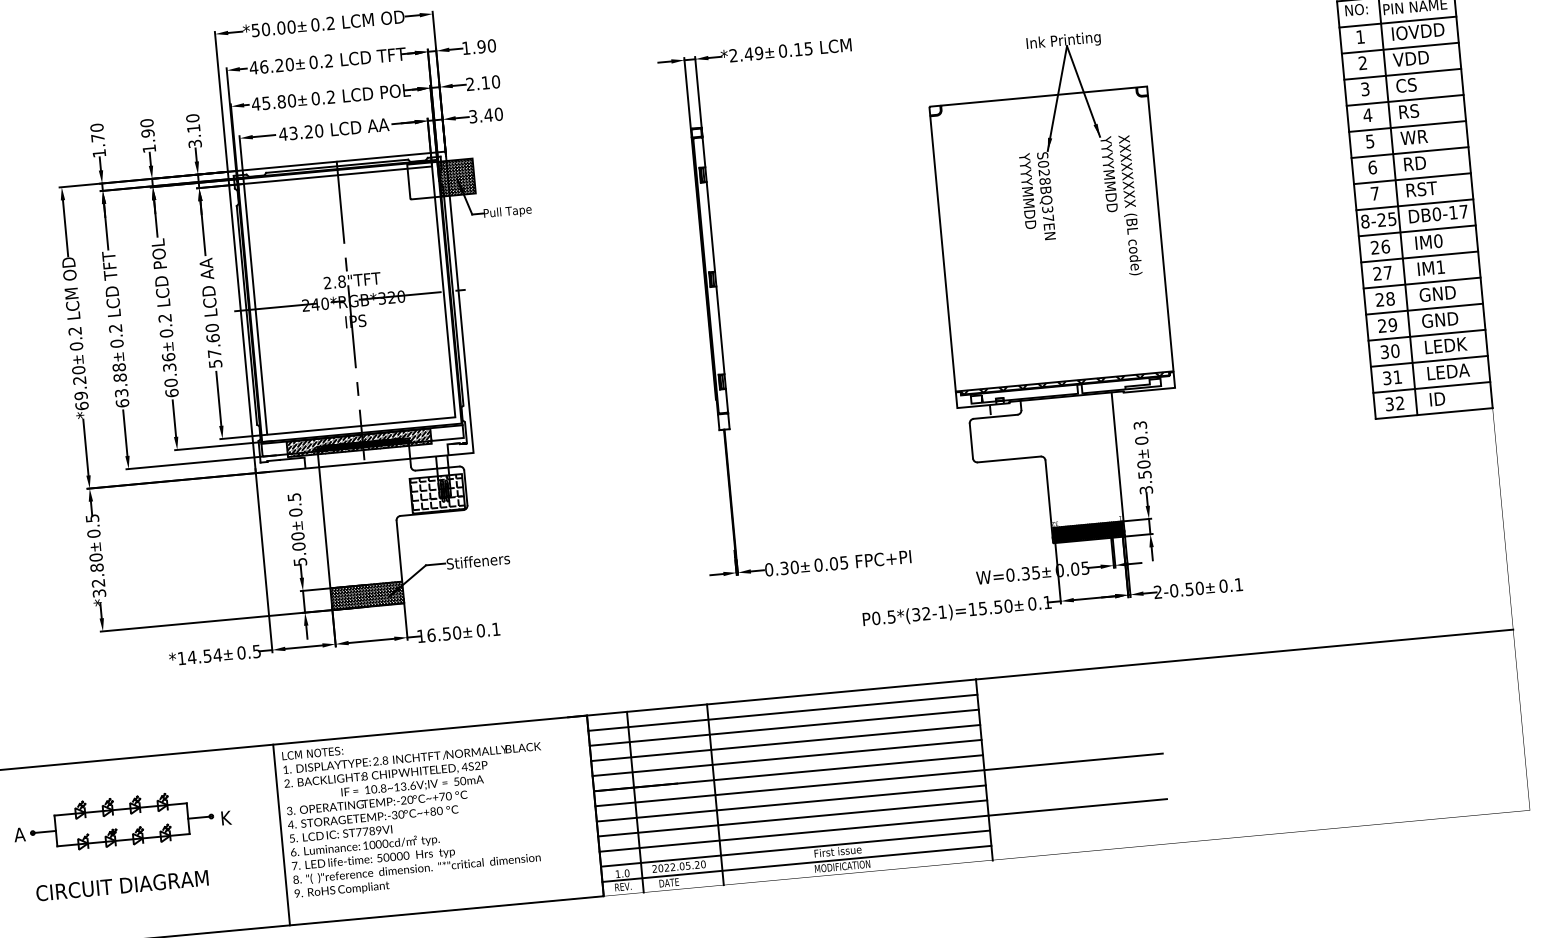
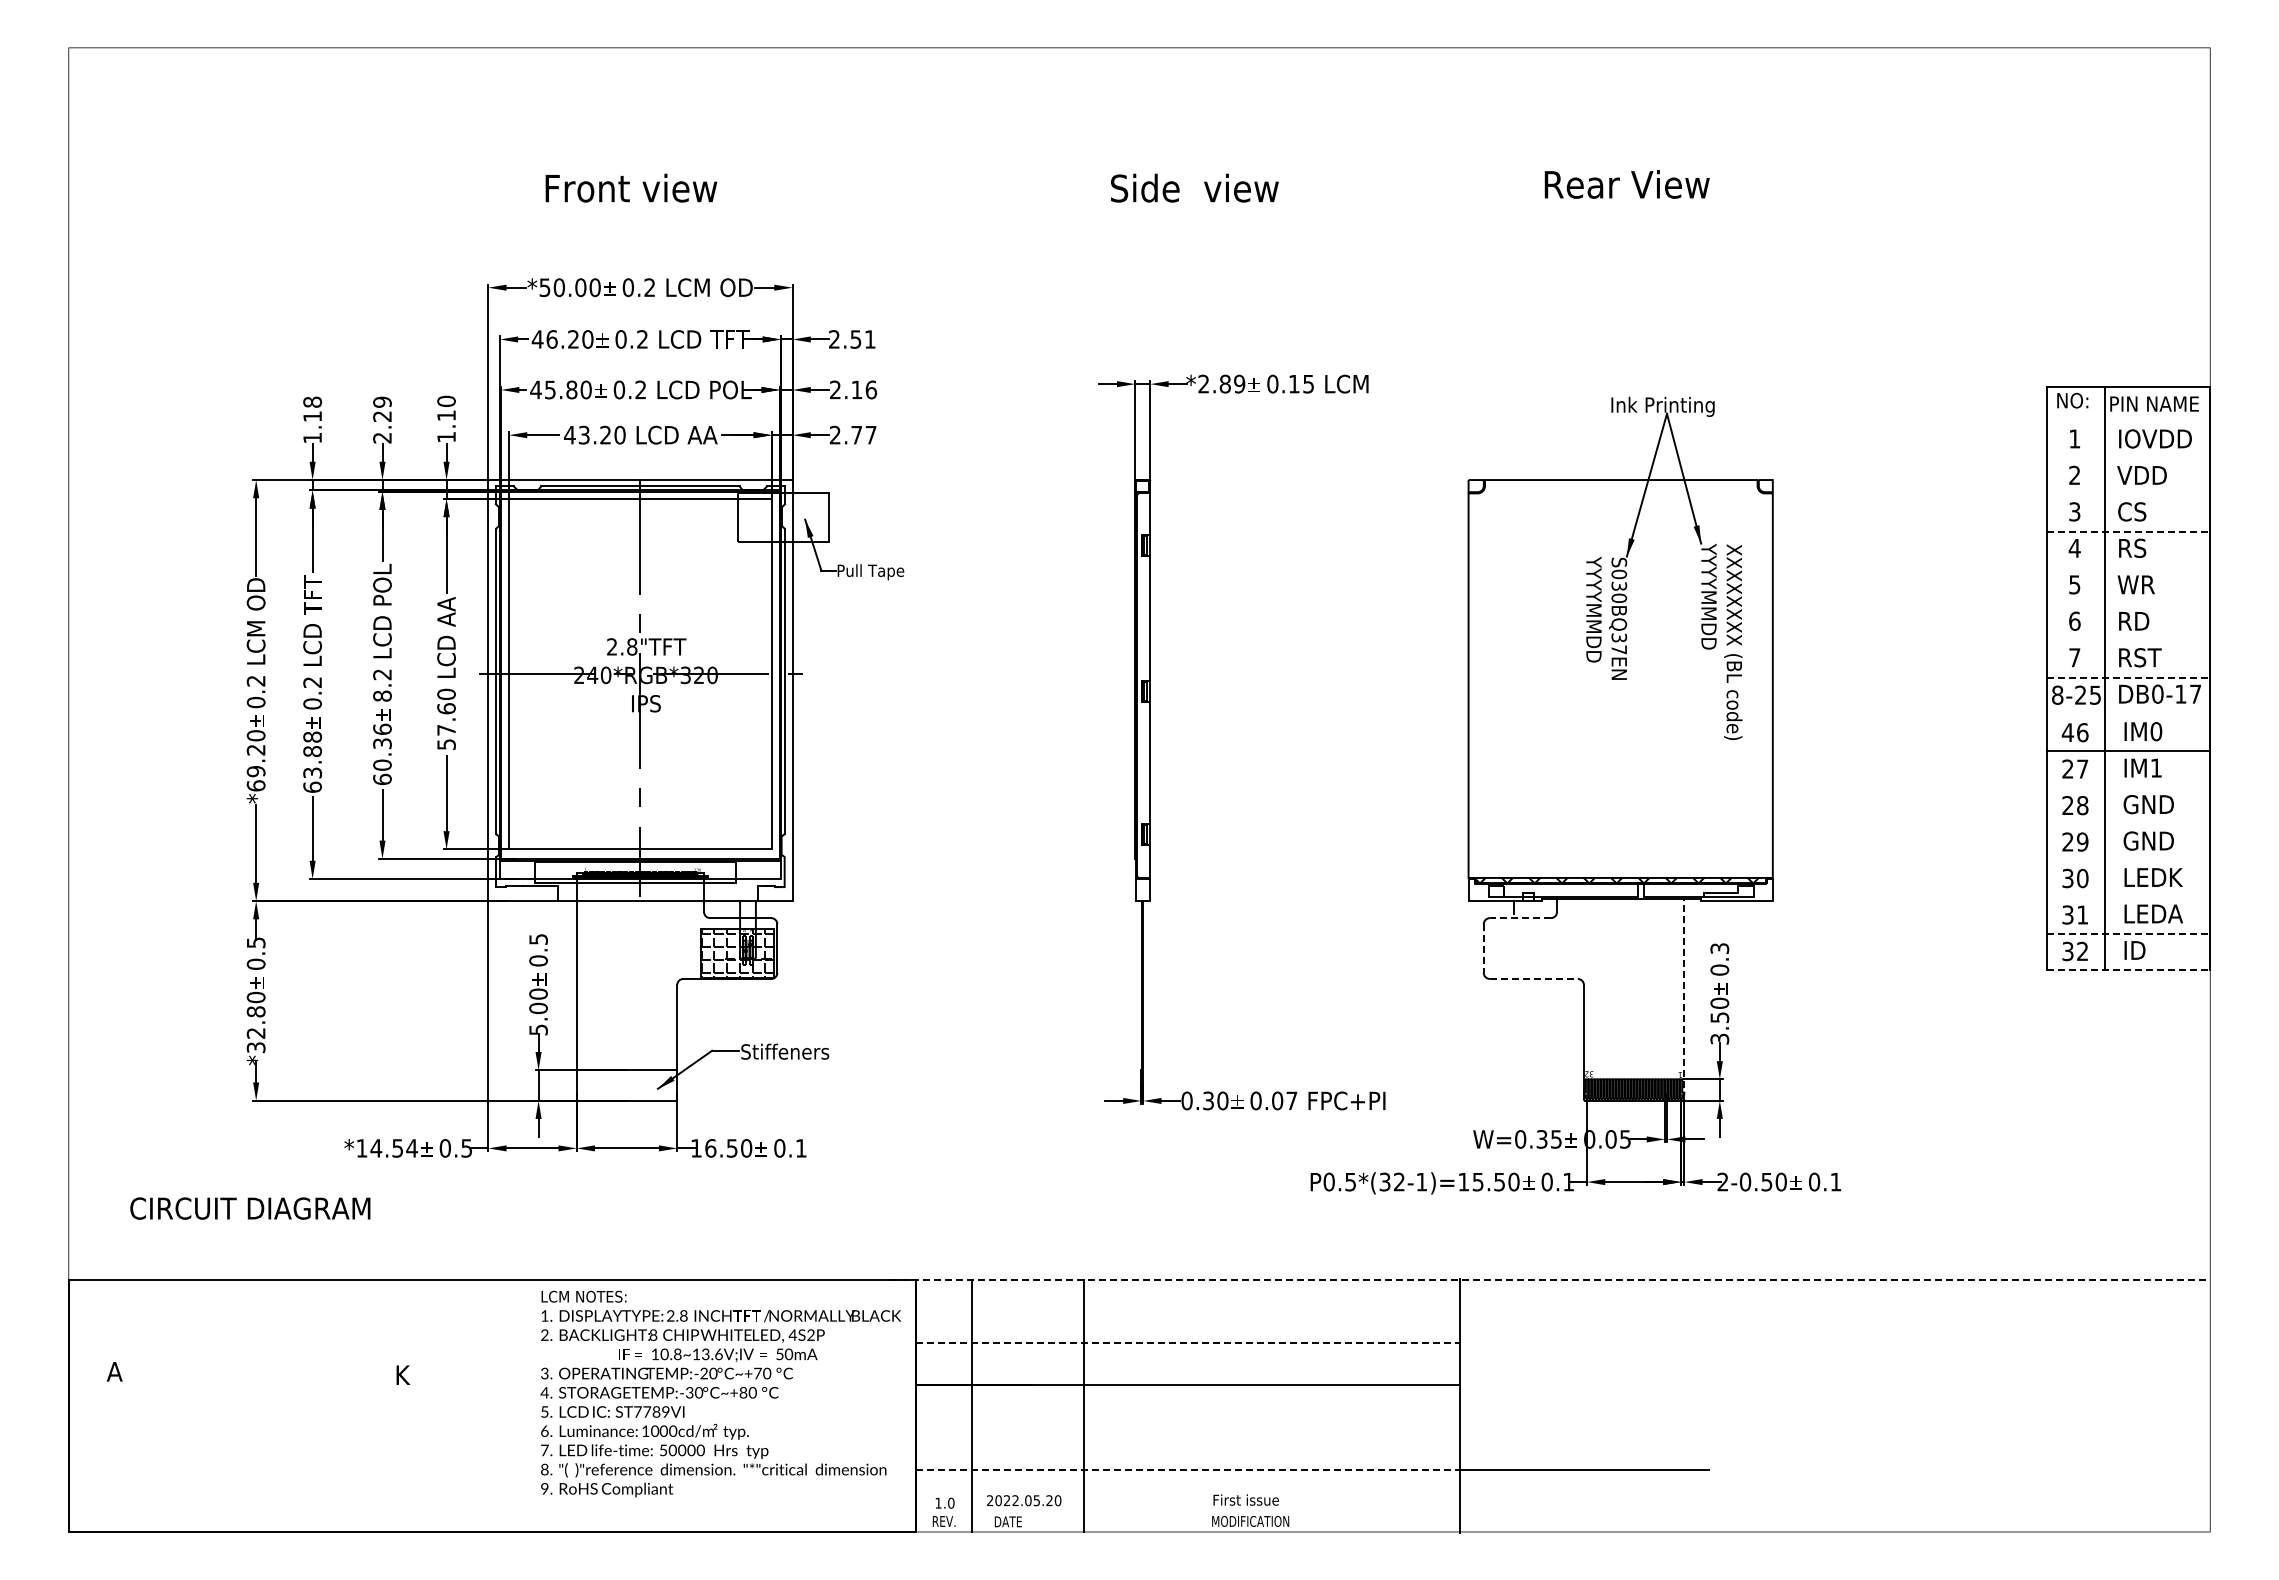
line: (1397, 21) -> (2128, 422), removed
text: (479, 47) -> (852, 339), 1.90 -> 2.51
line: (1400, 48) -> (2128, 459), removed
text: (749, 53) -> (1225, 383), *2.49 -> *2.89
line: (1402, 74) -> (2128, 495), removed
text: (496, 81) -> (871, 389), 2.10 -> 2.16
line: (1405, 100) -> (2128, 532), solid -> dashed
text: (486, 114) -> (853, 434), 3.40 -> 2.77
line: (1407, 126) -> (2128, 568), removed
text: (97, 132) -> (312, 408), 1.70 -> 1.18
text: (148, 135) -> (382, 419), 1.90 -> 2.29
text: (195, 143) -> (446, 436), 3.10 -> 1.10
line: (1409, 152) -> (2128, 605), removed
text: (1044, 176) -> (1618, 591), S028BQ37EN -> S030BQ37EN
hatch: (456, 177) -> (804, 517), removed
line: (1412, 178) -> (2128, 641), removed
line: (1414, 204) -> (2128, 678), solid -> dashed
line: (1417, 230) -> (2128, 714), removed
text: (1374, 247) -> (2067, 732), 26 -> 46
line: (1422, 282) -> (2128, 787), removed
line: (1424, 309) -> (2128, 824), removed
text: (166, 333) -> (382, 695), 0.2 -> 8.2
line: (1426, 335) -> (2128, 860), removed
line: (1429, 361) -> (2128, 897), removed
line: (1431, 387) -> (2128, 933), solid -> dashed
line: (1434, 413) -> (2128, 969), solid -> dashed
line: (995, 417) -> (1520, 918), solid -> dashed
line: (971, 441) -> (1483, 949), solid -> dashed
hatch: (358, 442) -> (634, 871), removed
line: (1008, 459) -> (1533, 978), solid -> dashed
line: (1118, 463) -> (1684, 998), solid -> dashed
text: (843, 562) -> (1291, 1100), 0.05 -> 0.07
hatch: (366, 595) -> (626, 1085), removed
line: (1041, 673) -> (1550, 1279), solid -> dashed
line: (782, 712) -> (1187, 1300), removed
line: (784, 727) -> (1187, 1321), removed
line: (785, 743) -> (1187, 1343), solid -> dashed
line: (786, 758) -> (1187, 1364), removed
line: (878, 780) -> (1311, 1406), removed
line: (791, 803) -> (1187, 1427), removed
text: (416, 813) -> (720, 1393), moved
line: (792, 818) -> (1187, 1448), removed
part: (121, 821) -> (257, 1366), removed
line: (793, 833) -> (1187, 1469), solid -> dashed
line: (281, 834) -> (477, 1405), removed
line: (795, 848) -> (1187, 1490), removed
line: (796, 864) -> (1187, 1512), removed
text: (122, 885) -> (250, 1208), moved

